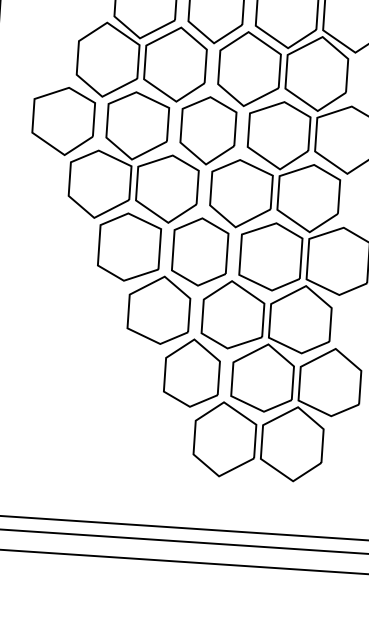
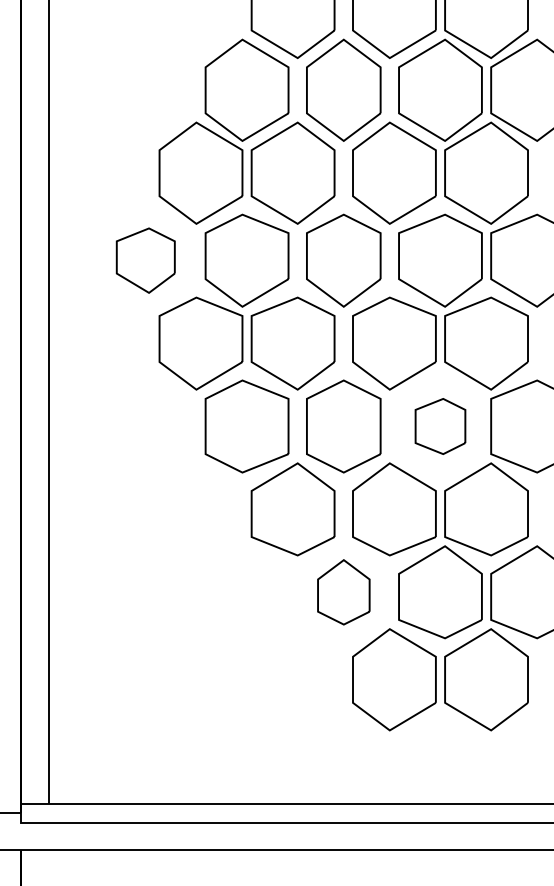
part: (63, 121) -> (145, 260), size x0.7
part: (270, 256) -> (440, 426), size x0.6
part: (191, 373) -> (343, 592), size x0.7

